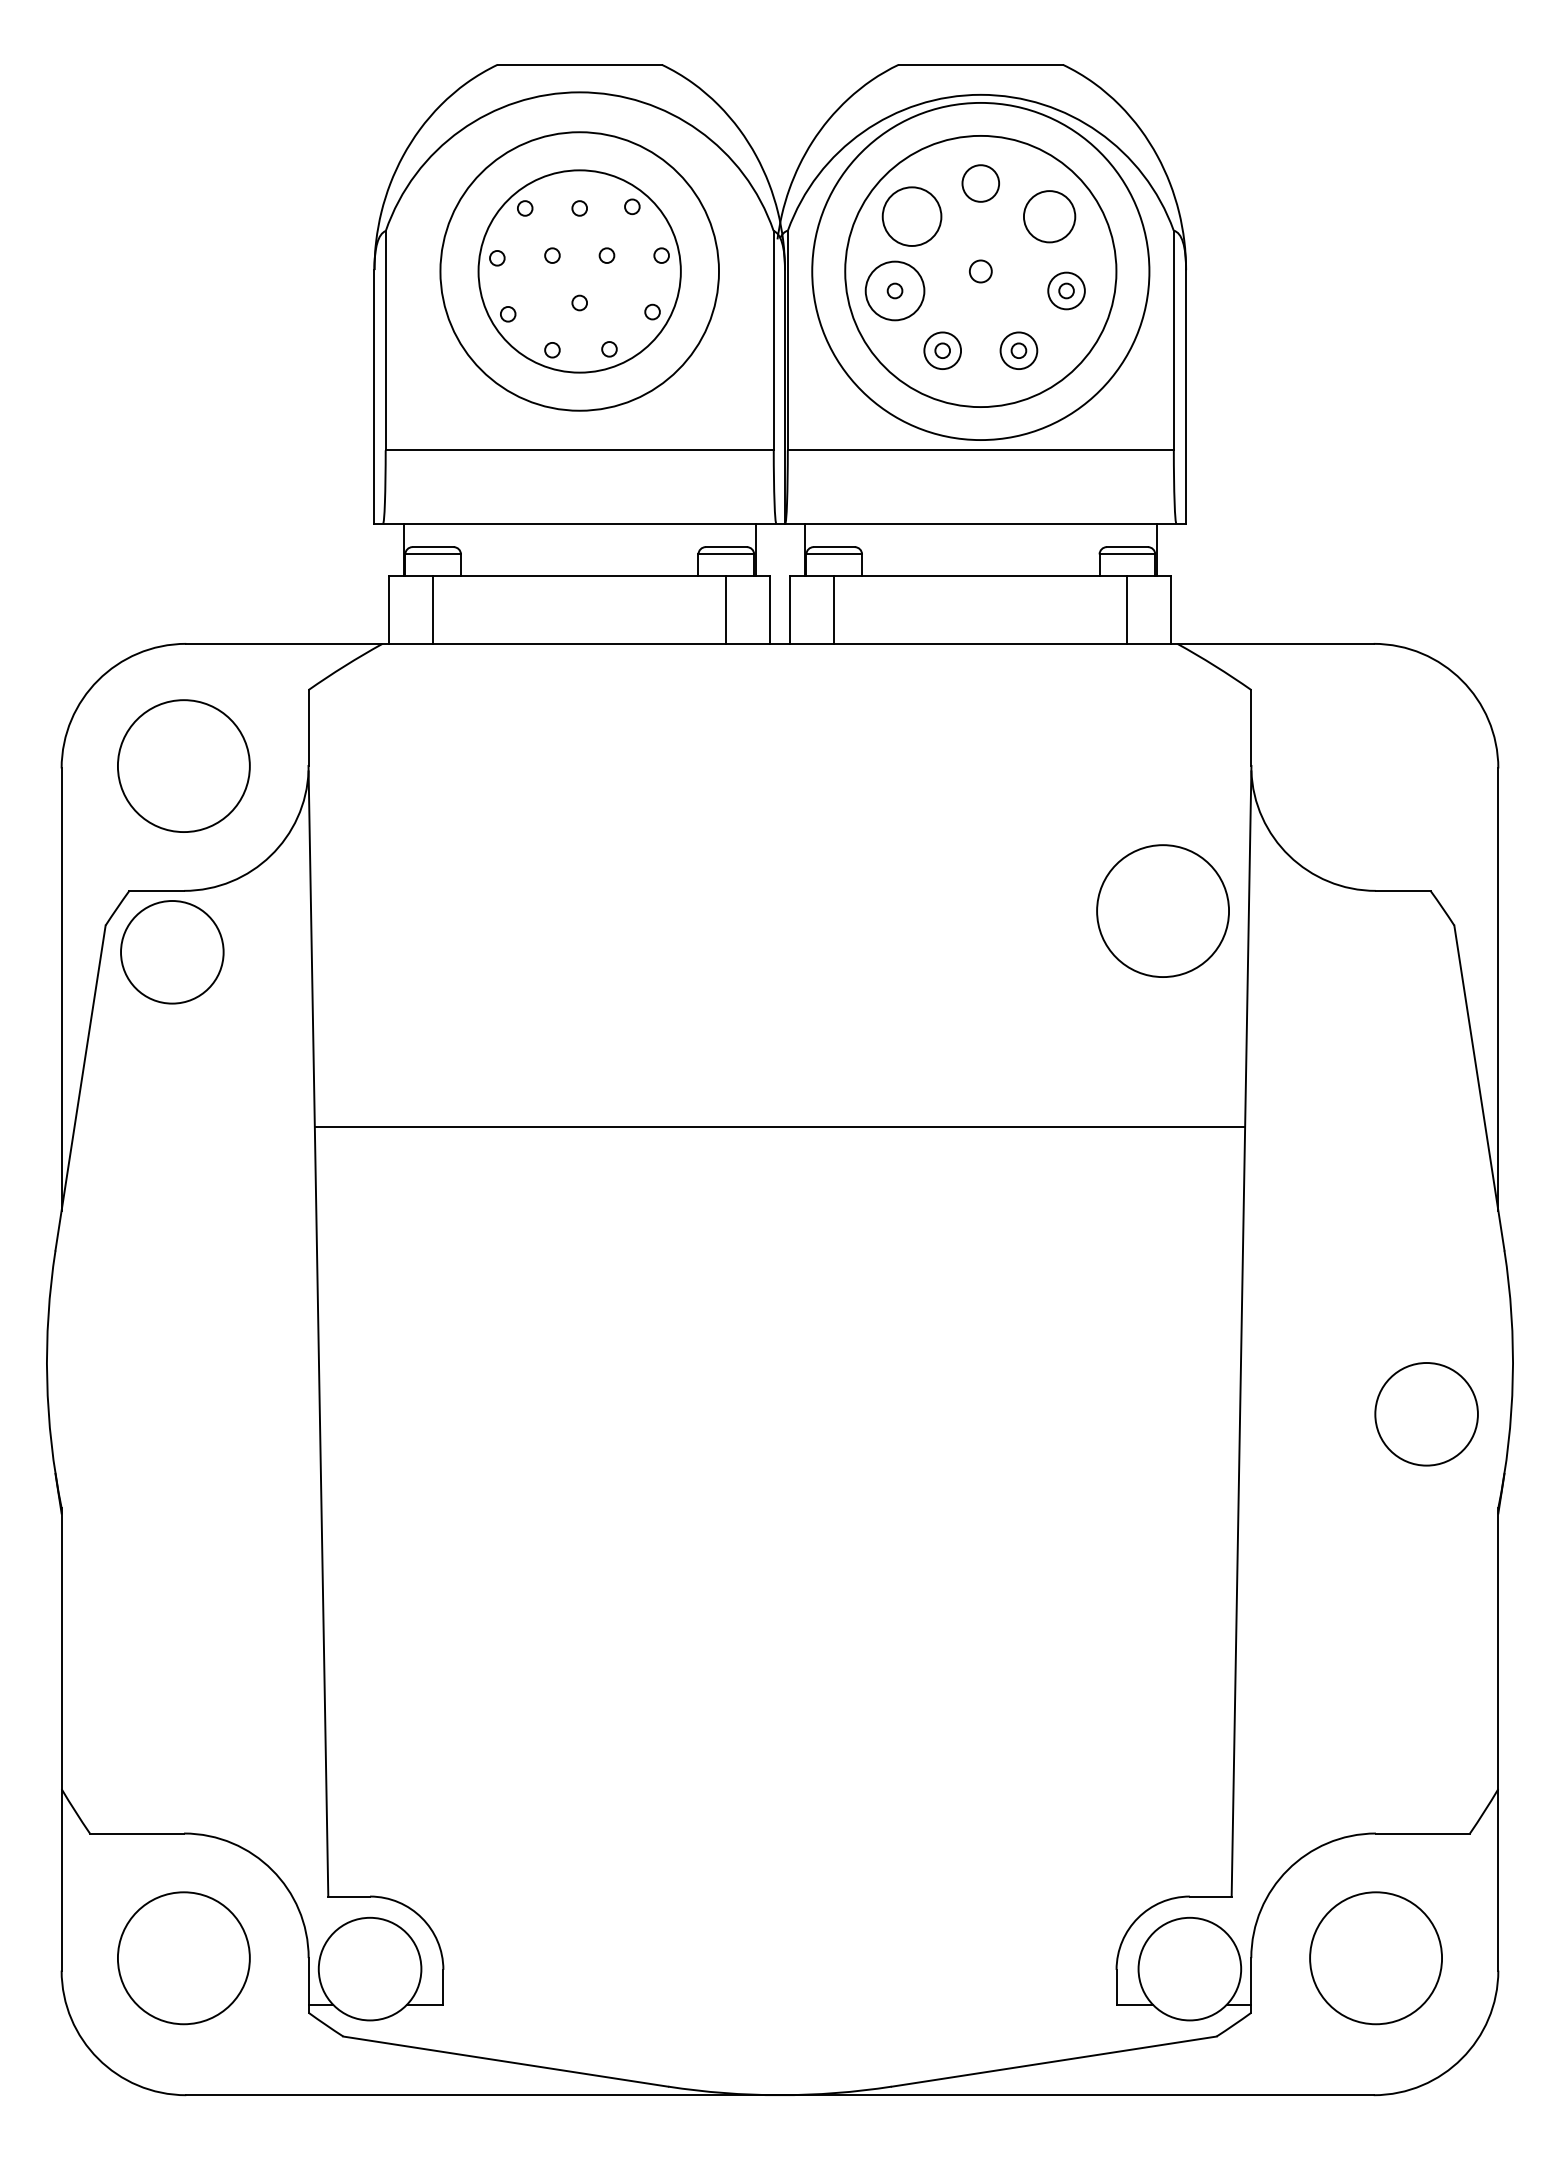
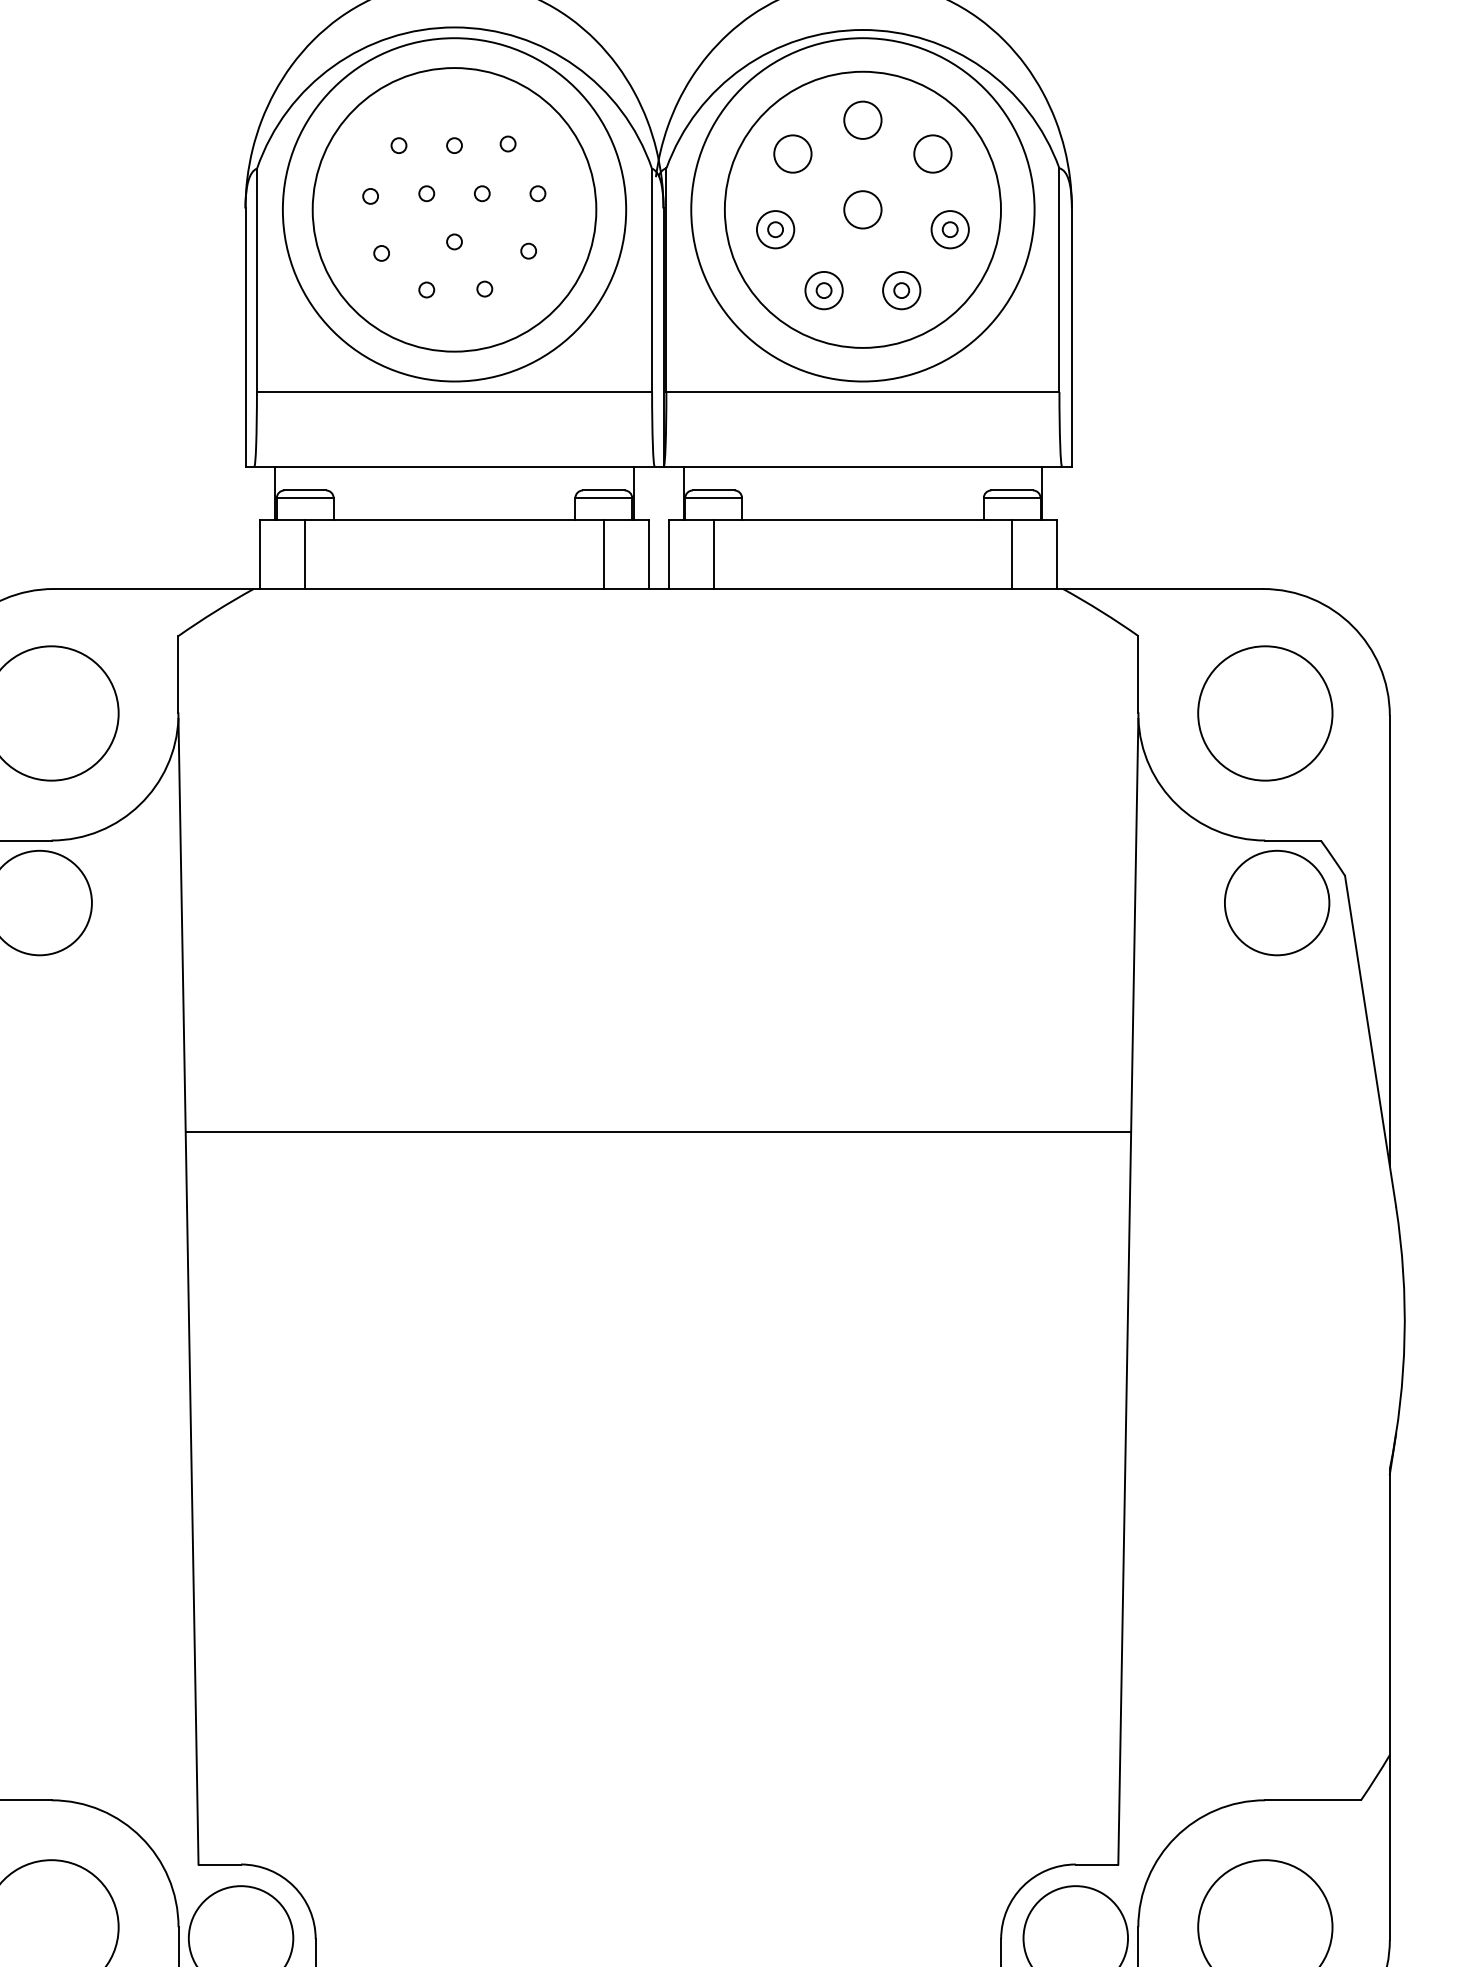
circle: (911, 216) -> (792, 153), size x0.62
circle: (1049, 216) -> (932, 153), size x0.71
circle: (579, 271) -> (454, 209), size x1.67
circle: (980, 271) -> (862, 209), size x1.67
circle: (894, 290) -> (775, 229), size x0.62
circle: (1162, 910) -> (1264, 712), moved
line: (779, 1127) -> (657, 1132), moved
circle: (1426, 1414) -> (1276, 903), moved

